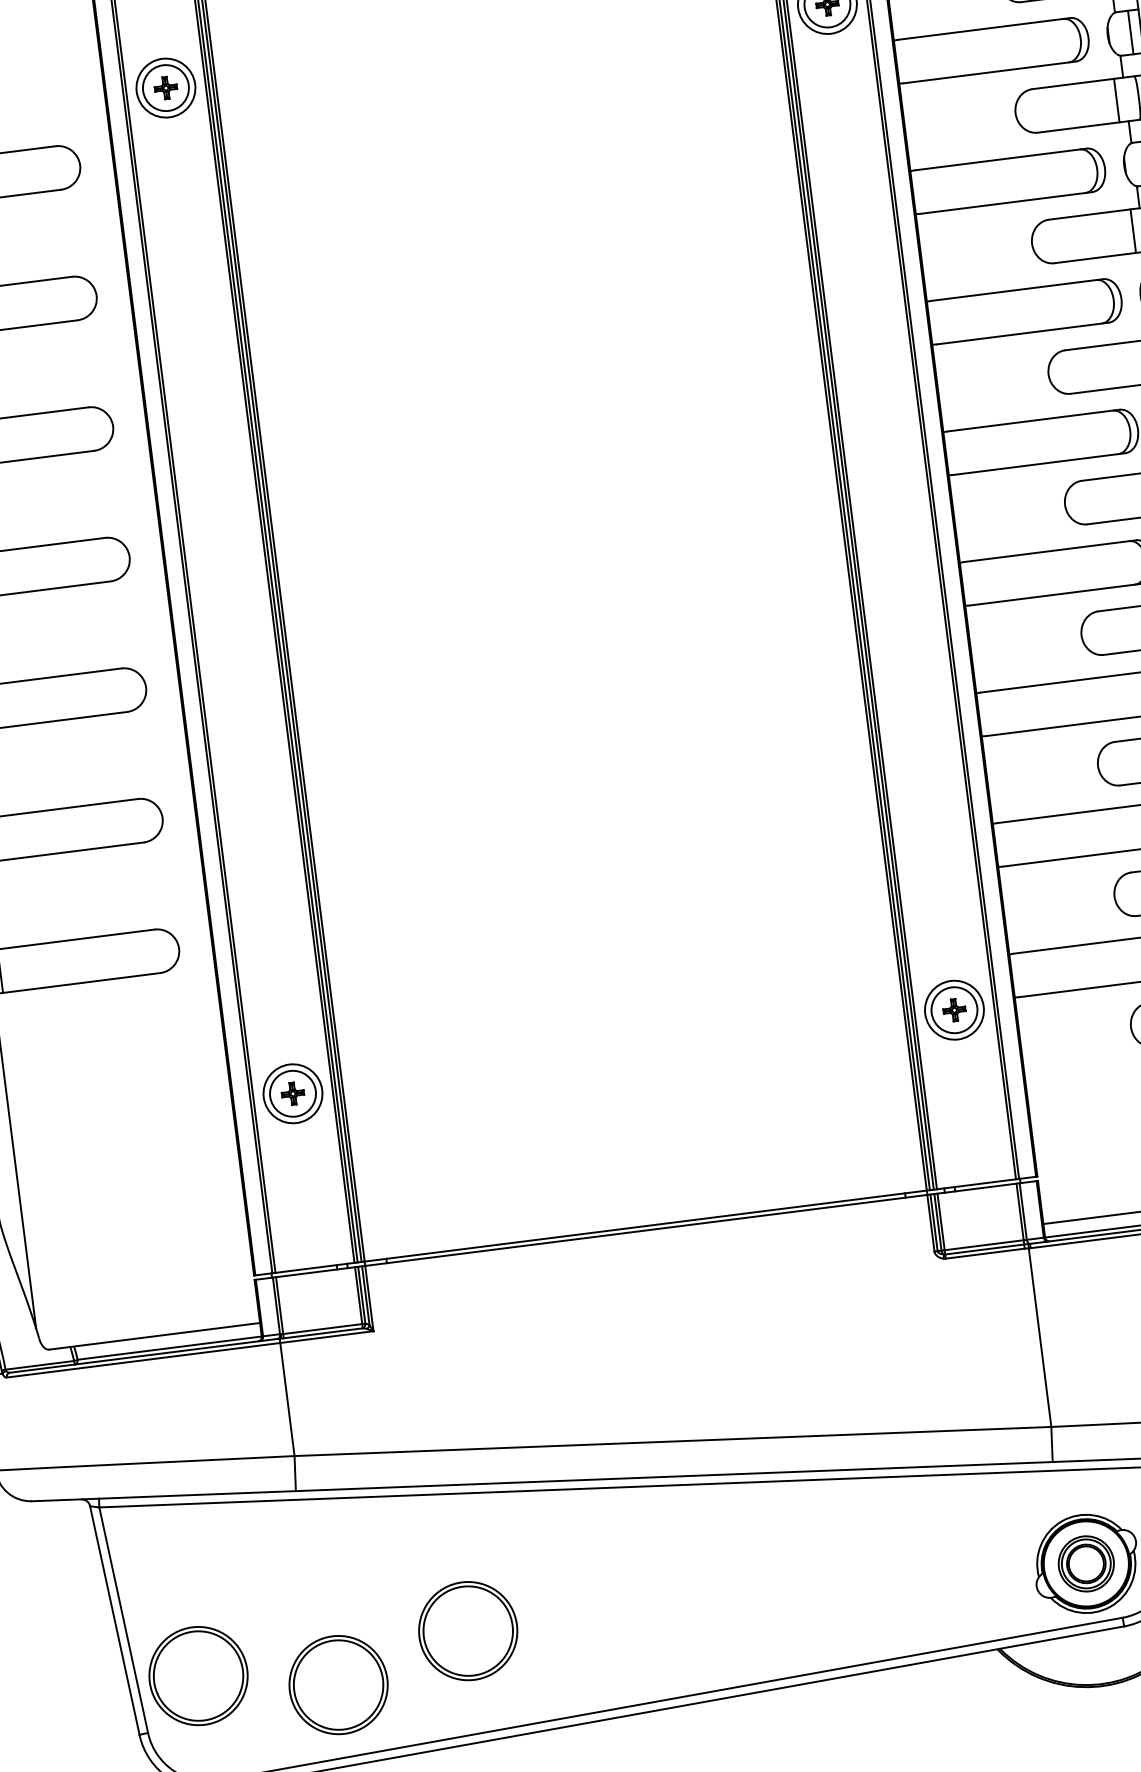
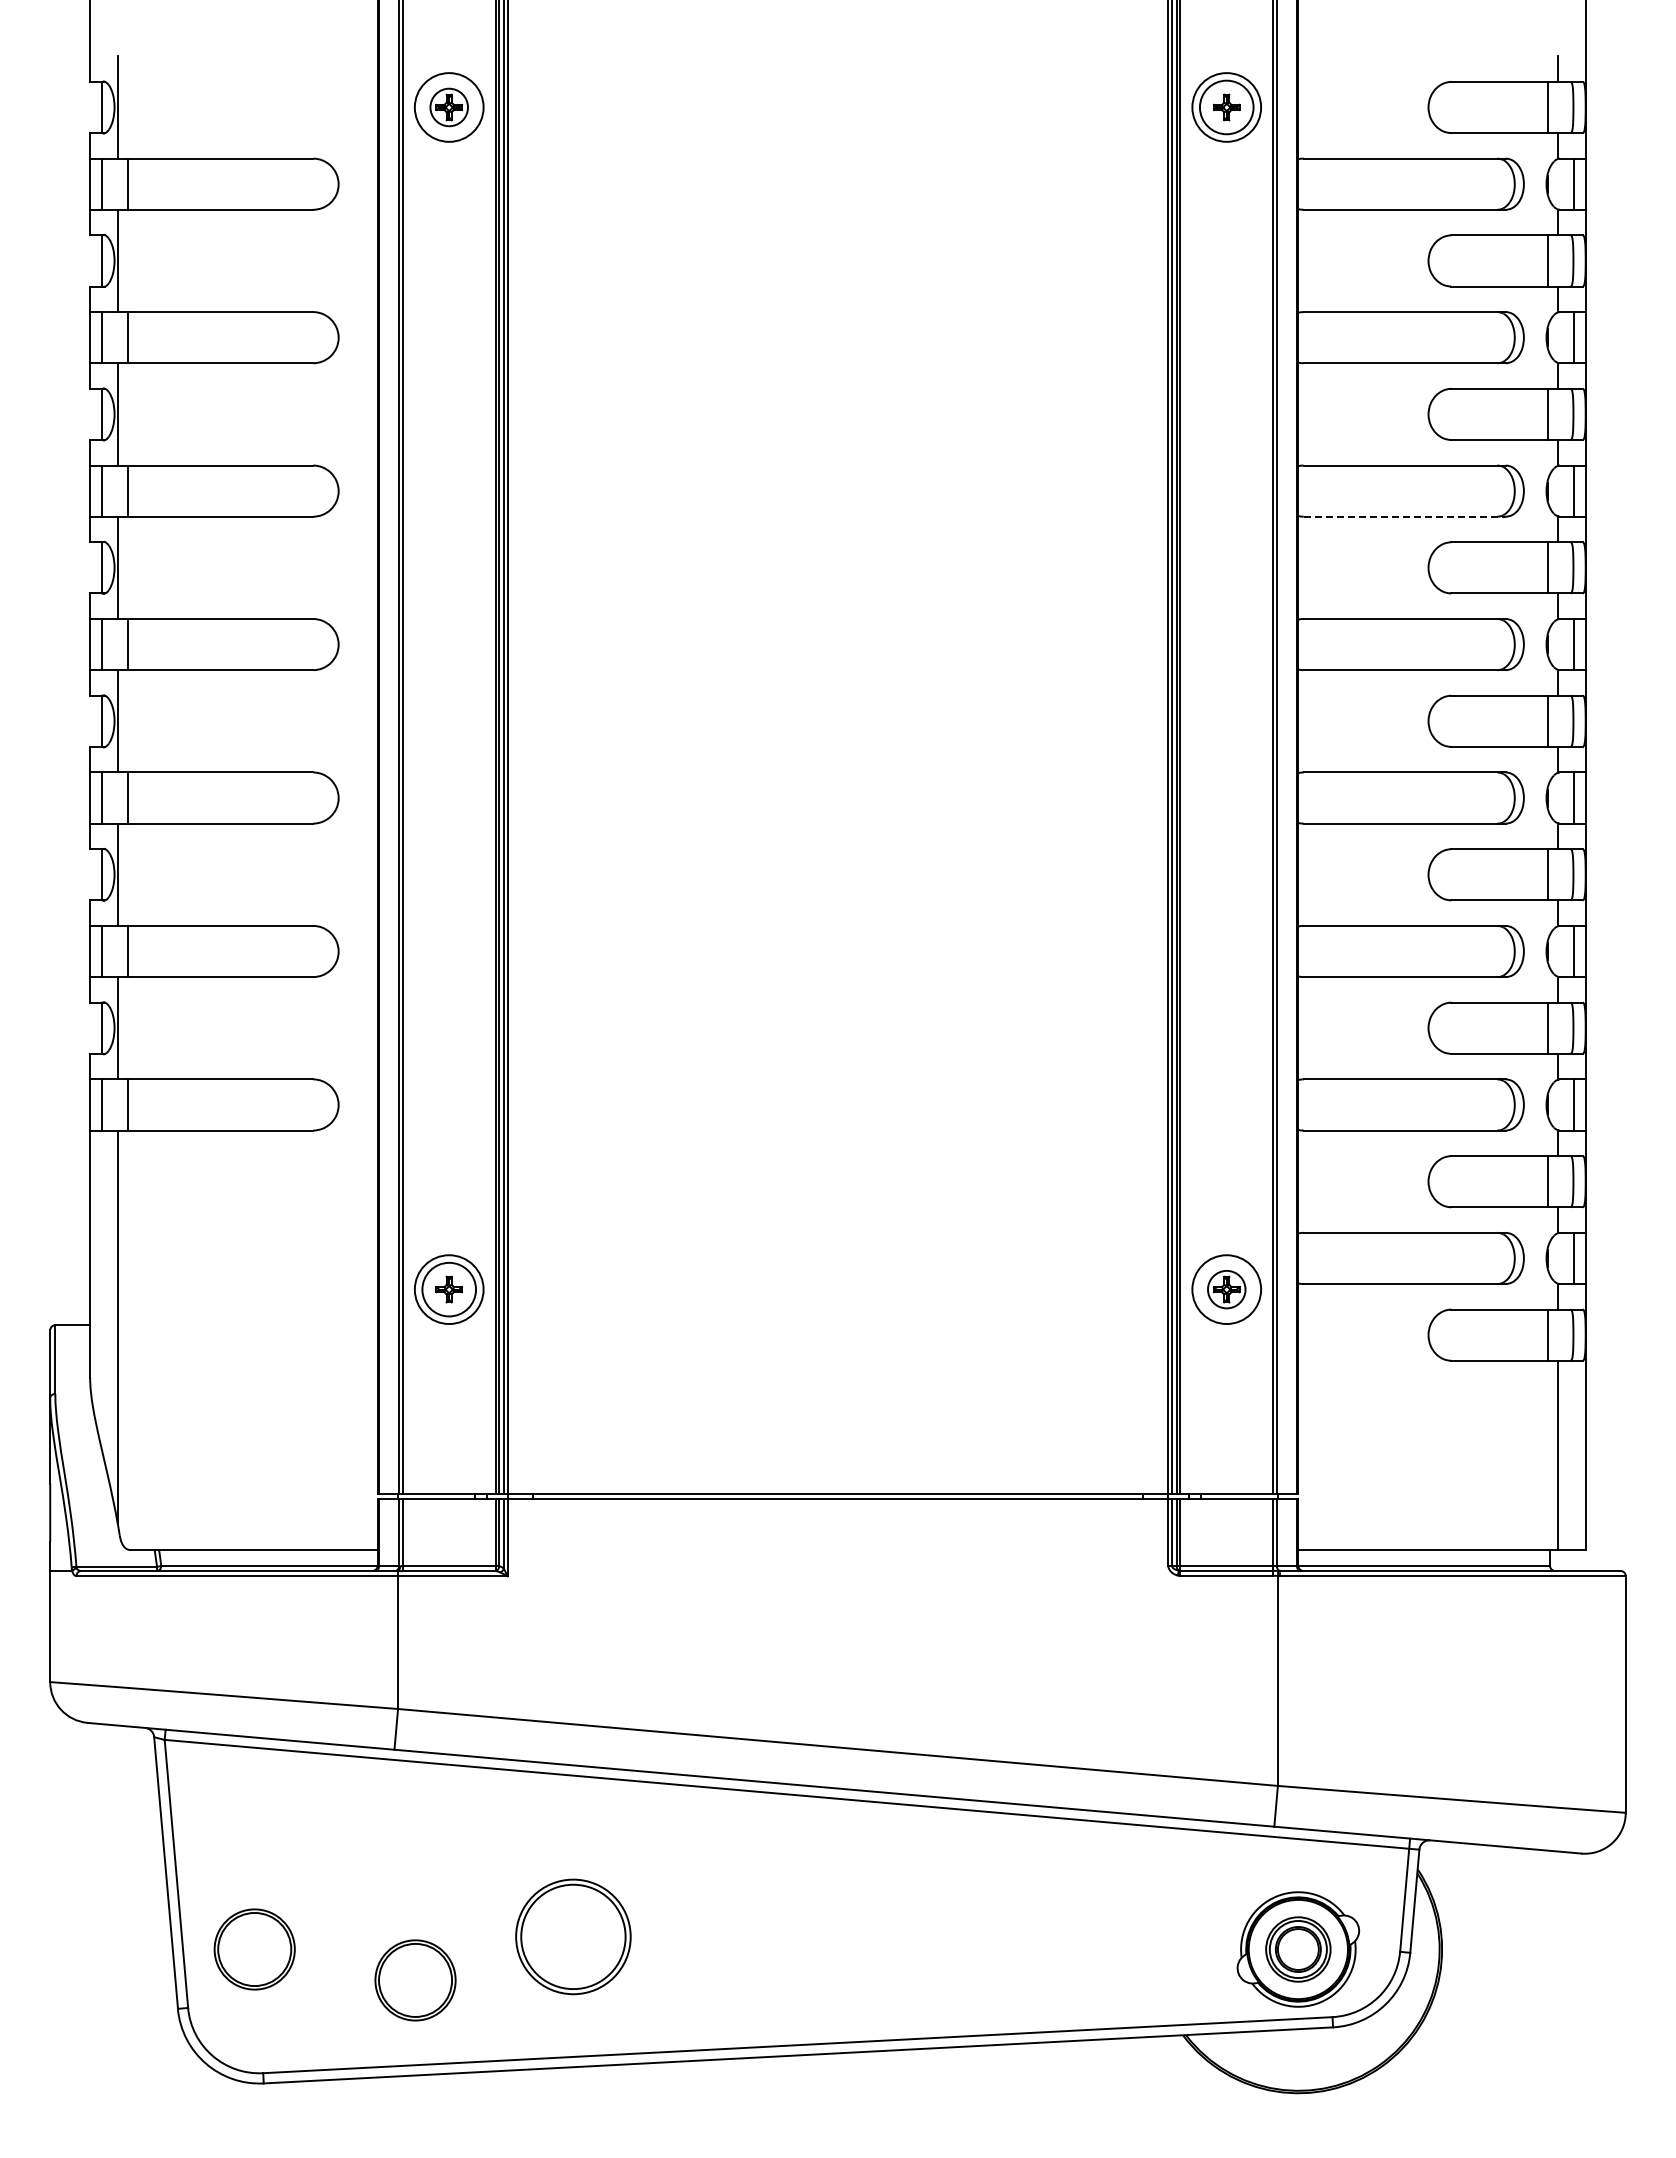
circle: (166, 88) -> (449, 107), size x0.7
line: (1022, 333) -> (1404, 516), solid -> dashed
circle: (954, 1010) -> (1226, 1289), size x0.7
part: (198, 1676) -> (254, 1949), size x0.7
part: (338, 1685) -> (415, 1980), size x0.7

